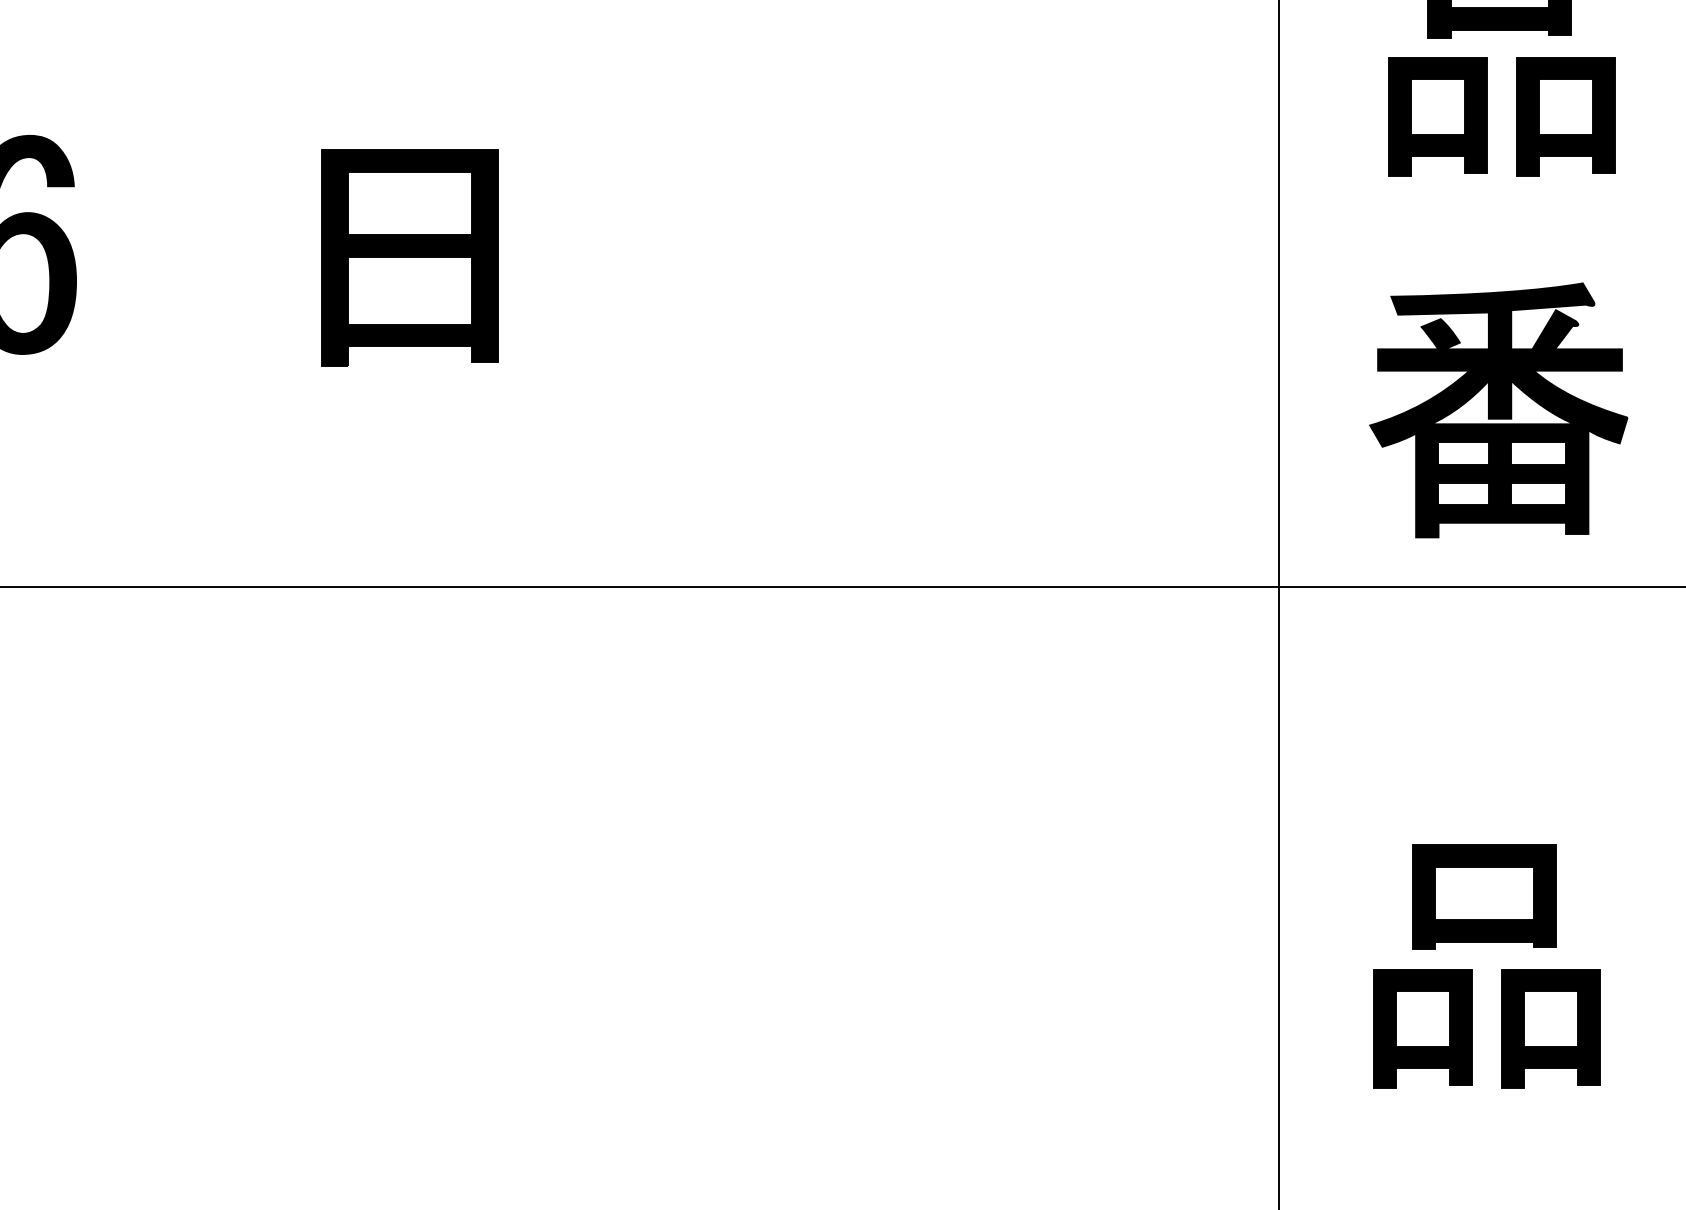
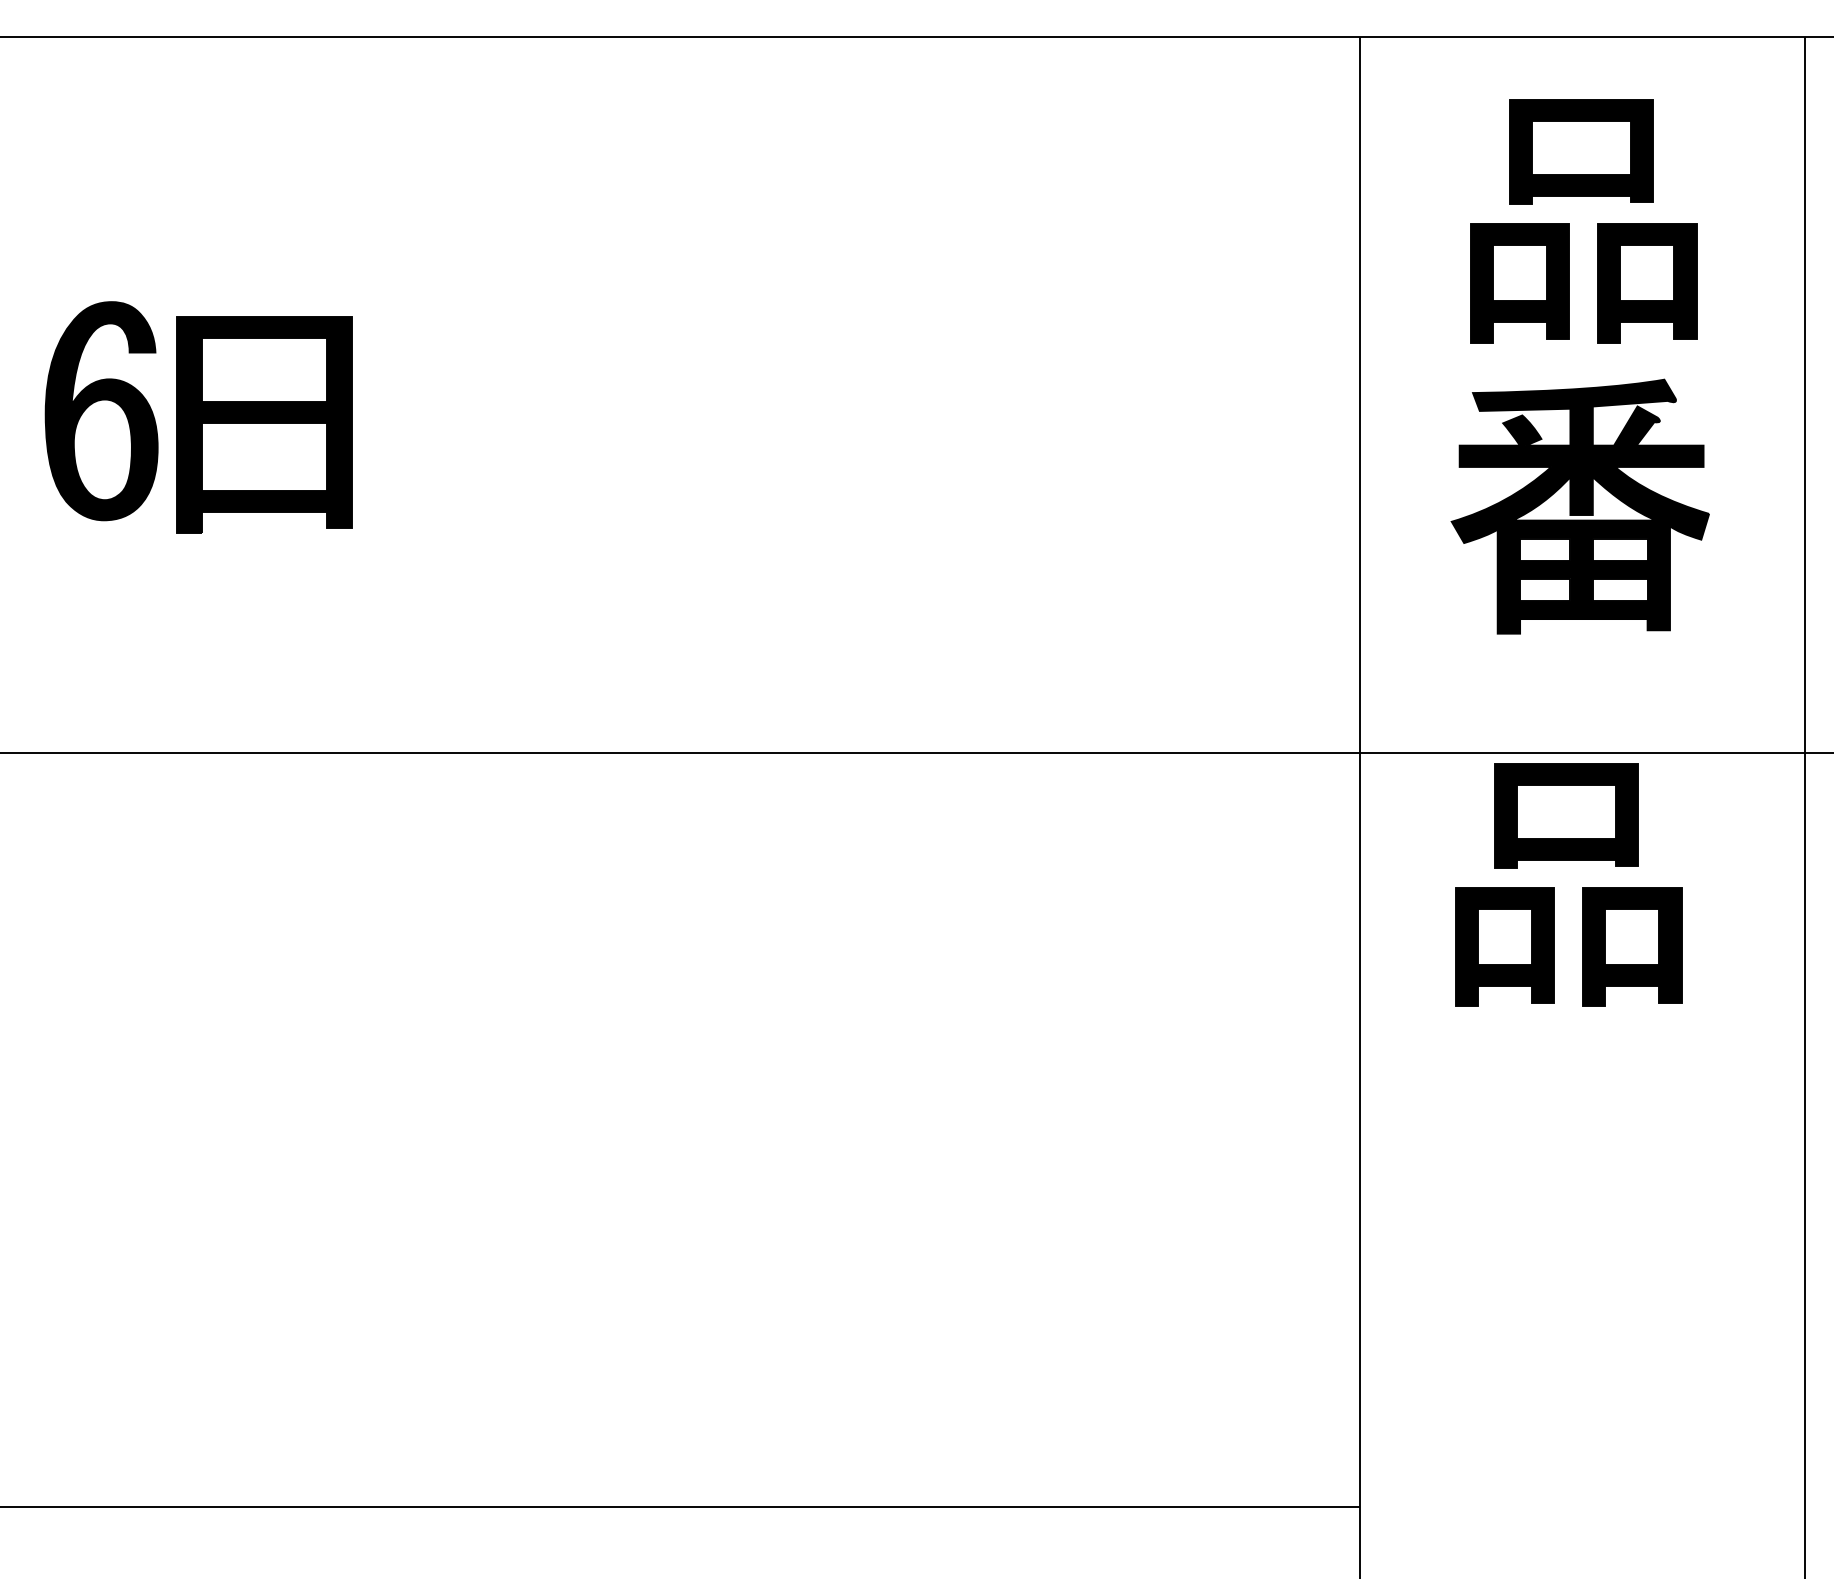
part: (409, 258) -> (264, 424), moved
part: (1497, 410) -> (1579, 506), moved
part: (1472, 969) -> (1554, 887), moved

